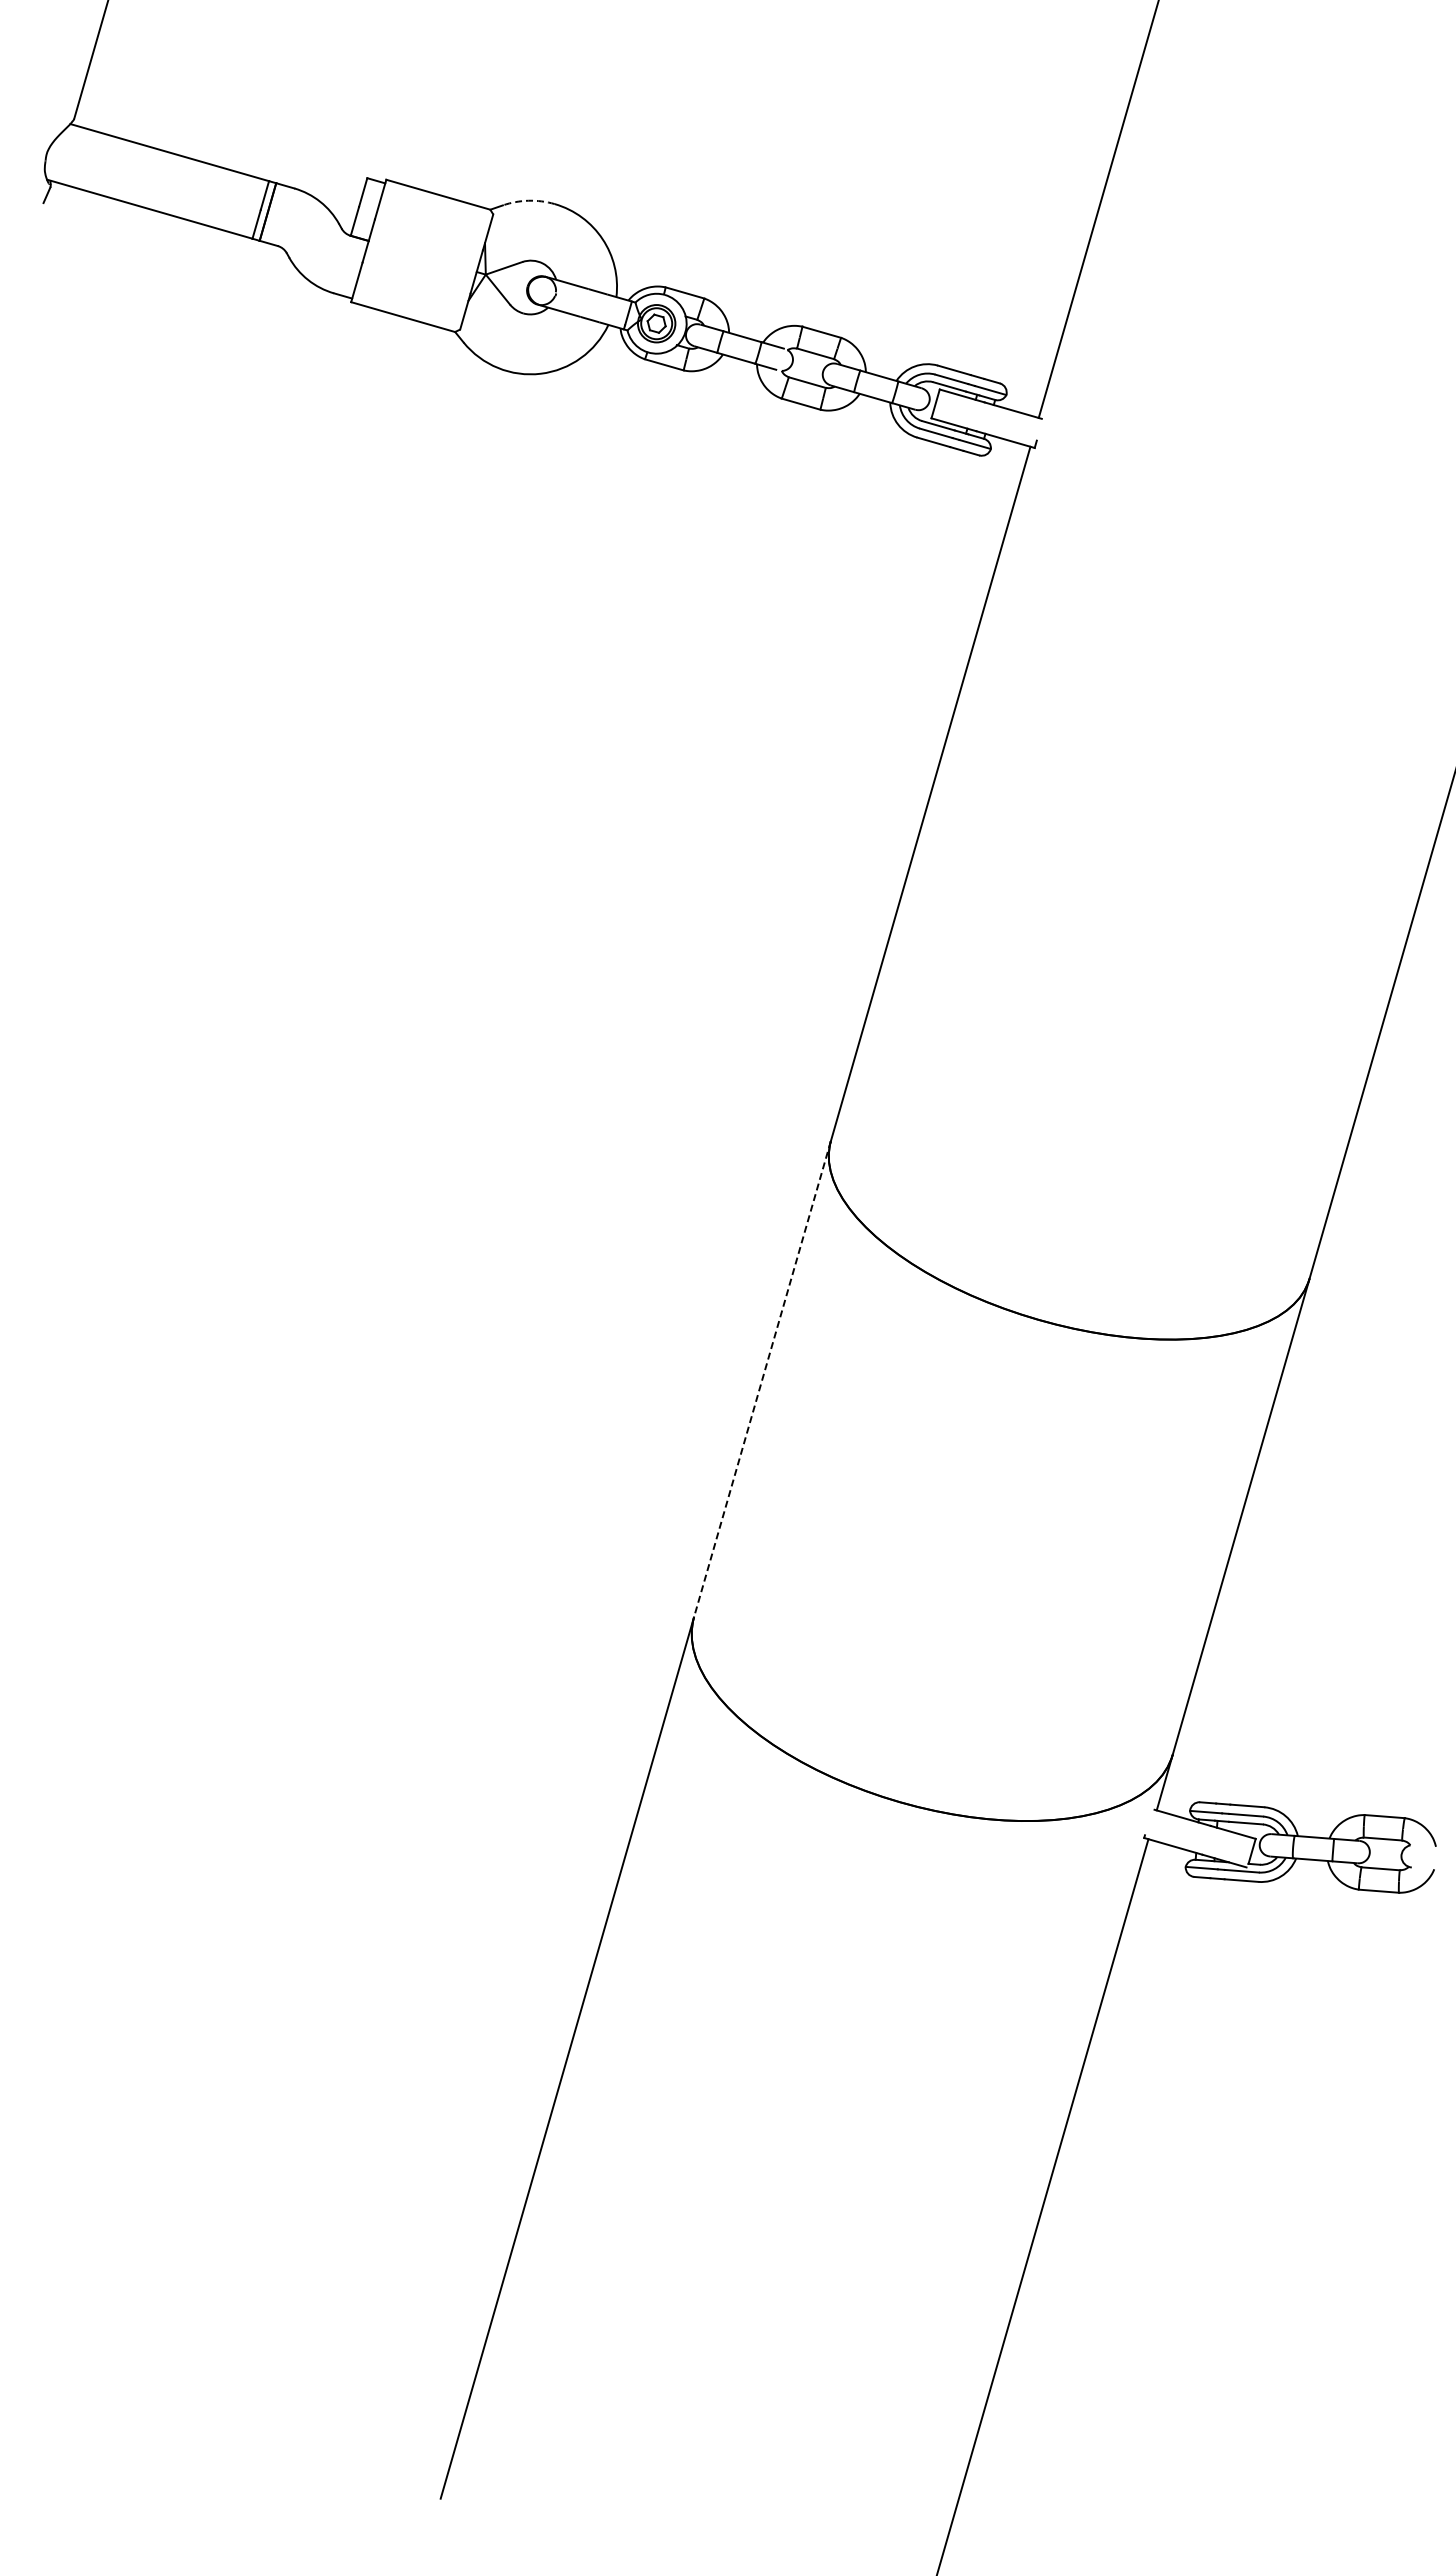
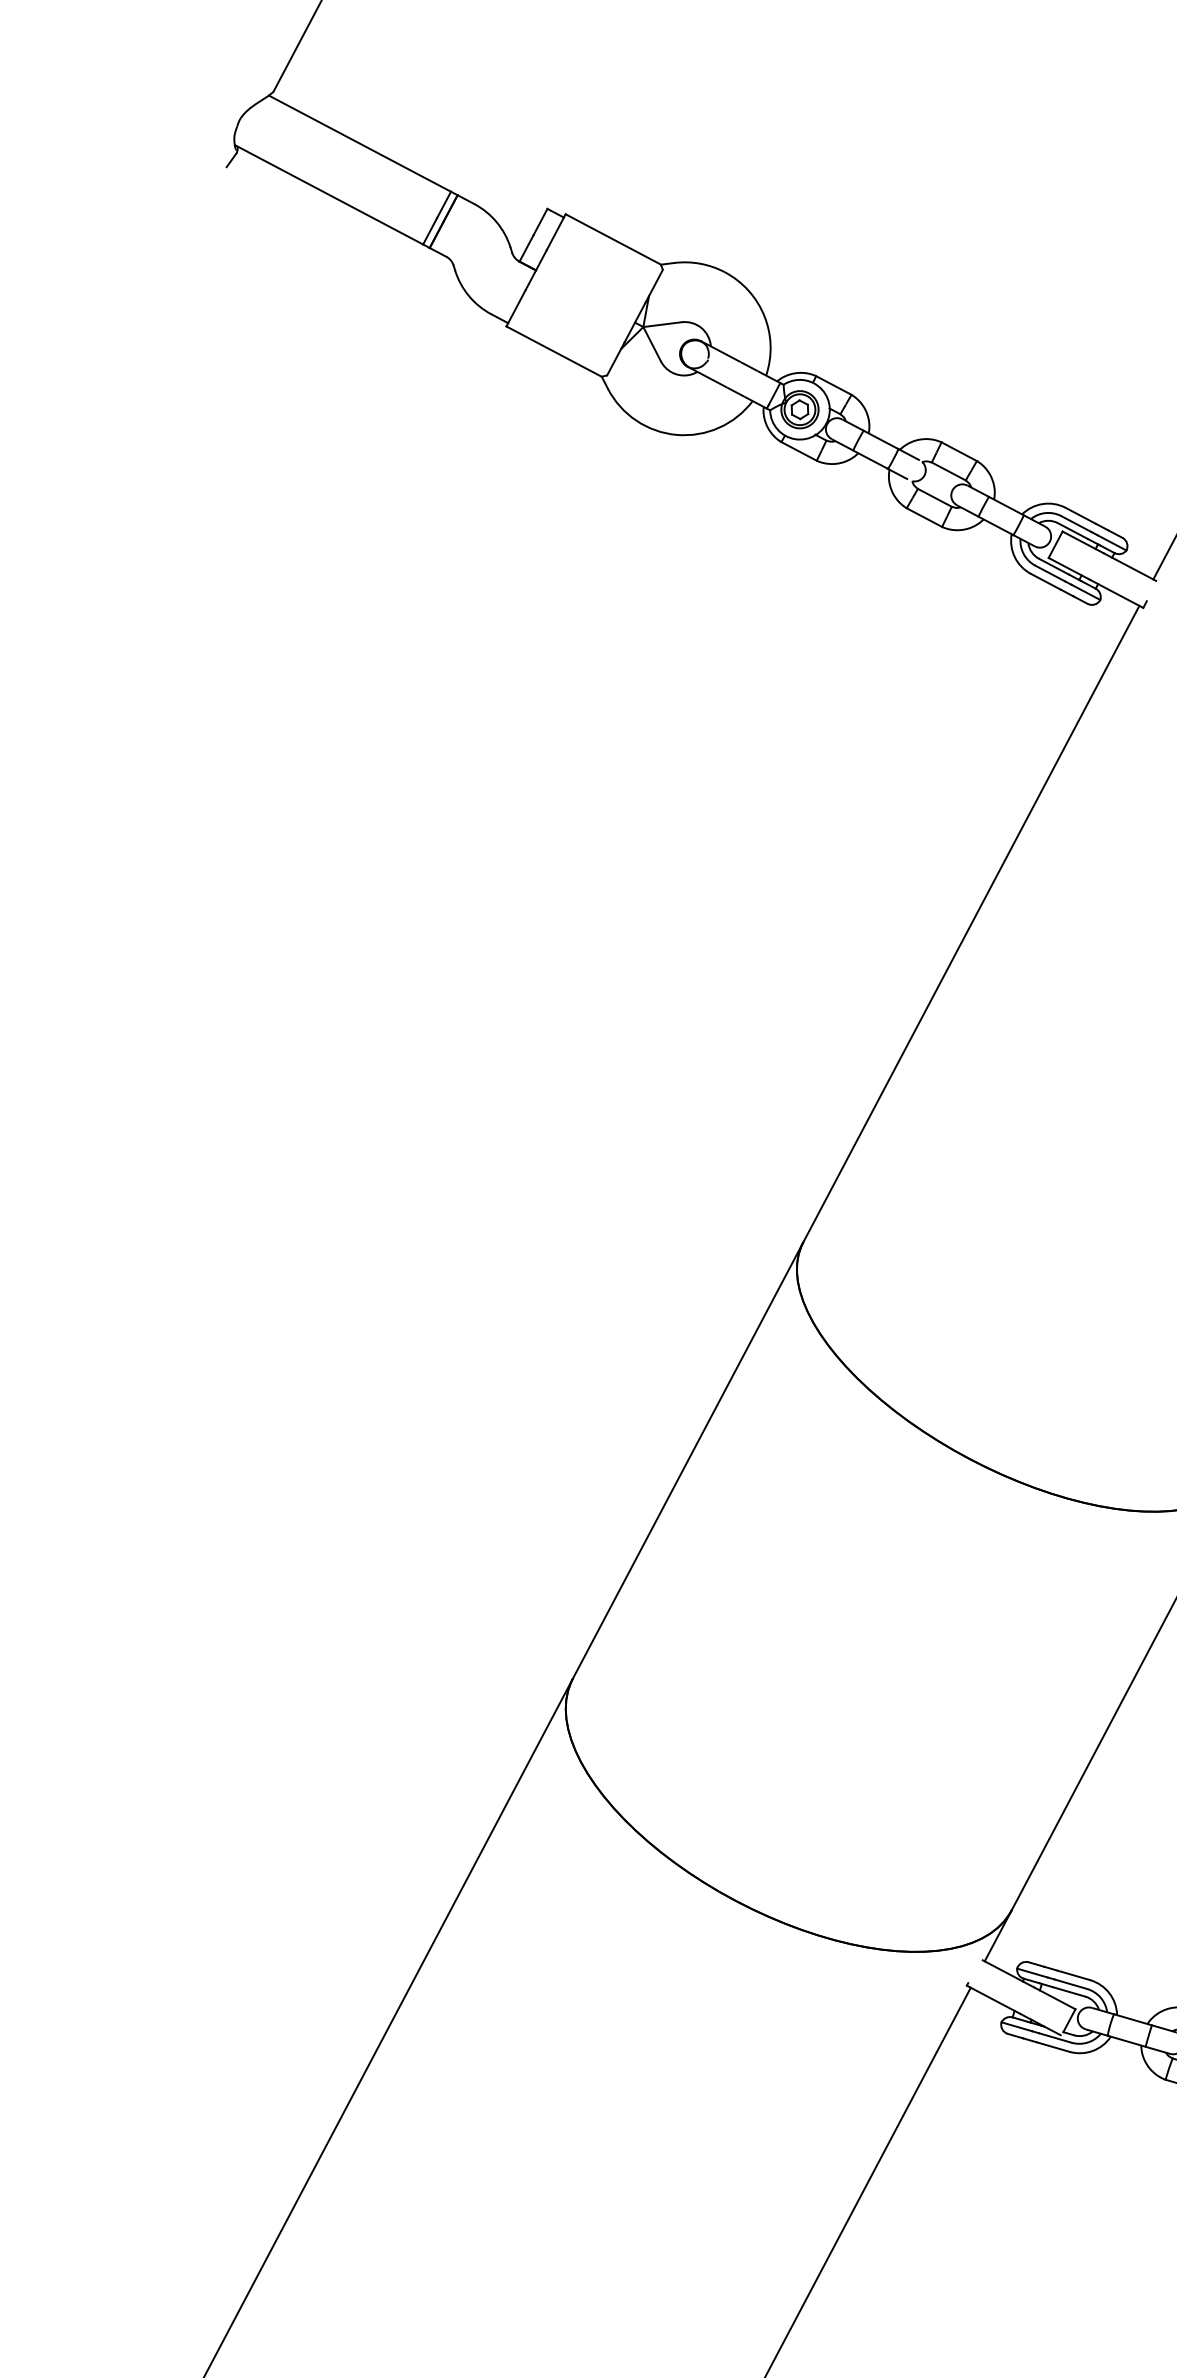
arc: (528, 200) -> (700, 263), dashed -> solid
line: (762, 1379) -> (688, 1460), dashed -> solid

